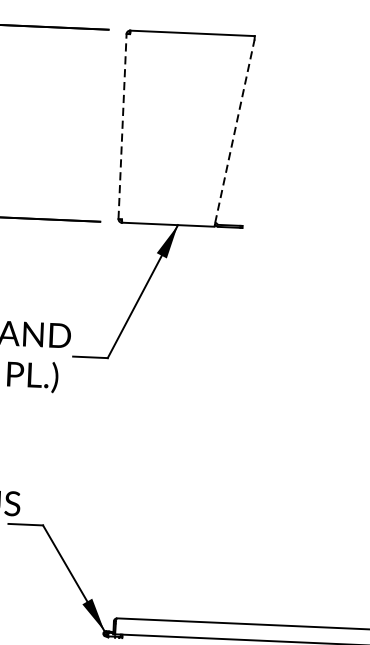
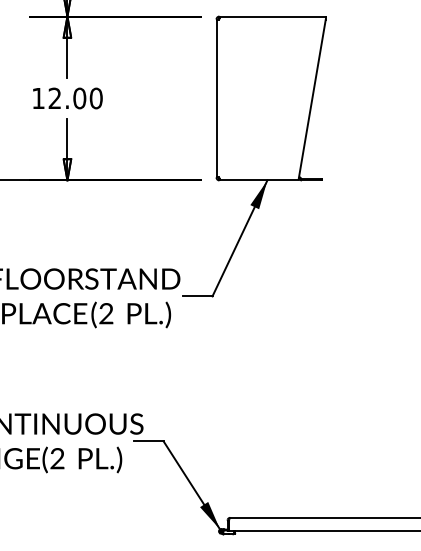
line: (122, 126) -> (216, 98), dashed -> solid
line: (235, 131) -> (312, 98), dashed -> solid

